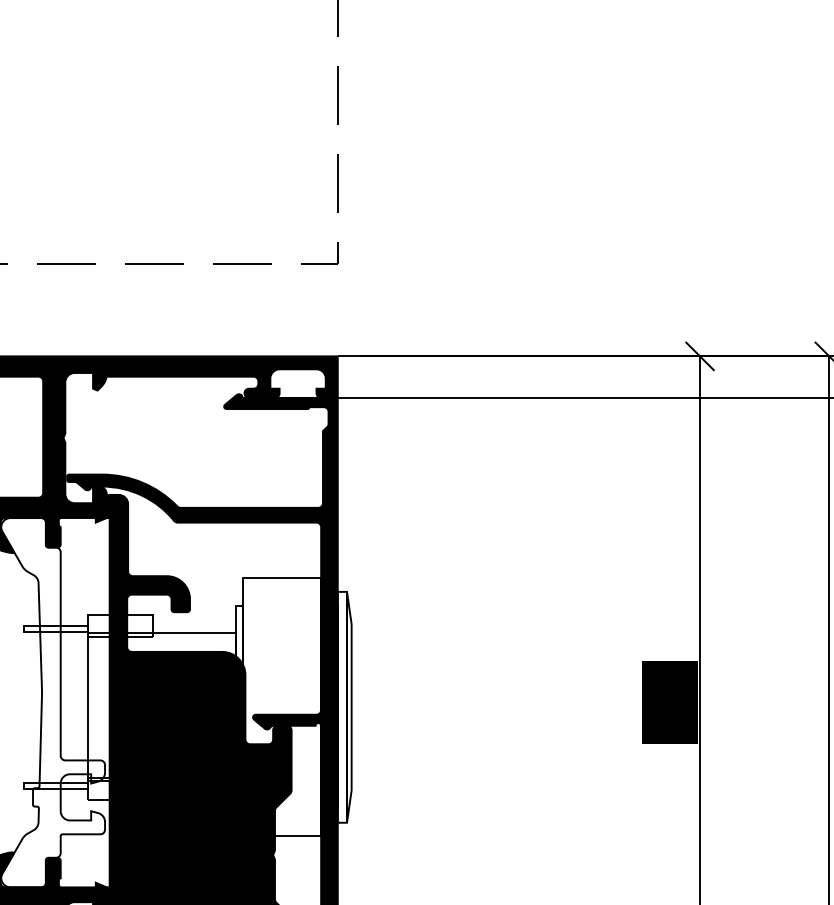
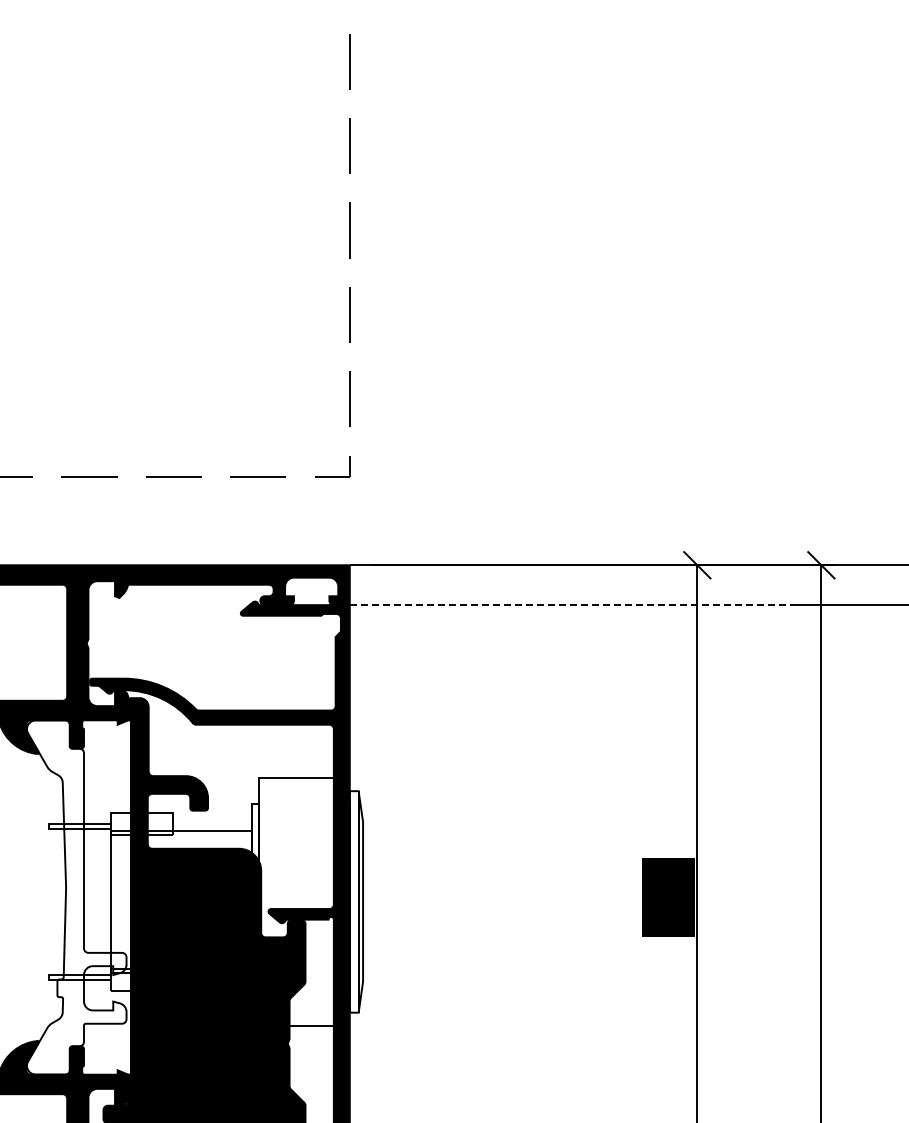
line: (568, 398) -> (571, 605), solid -> dashed

